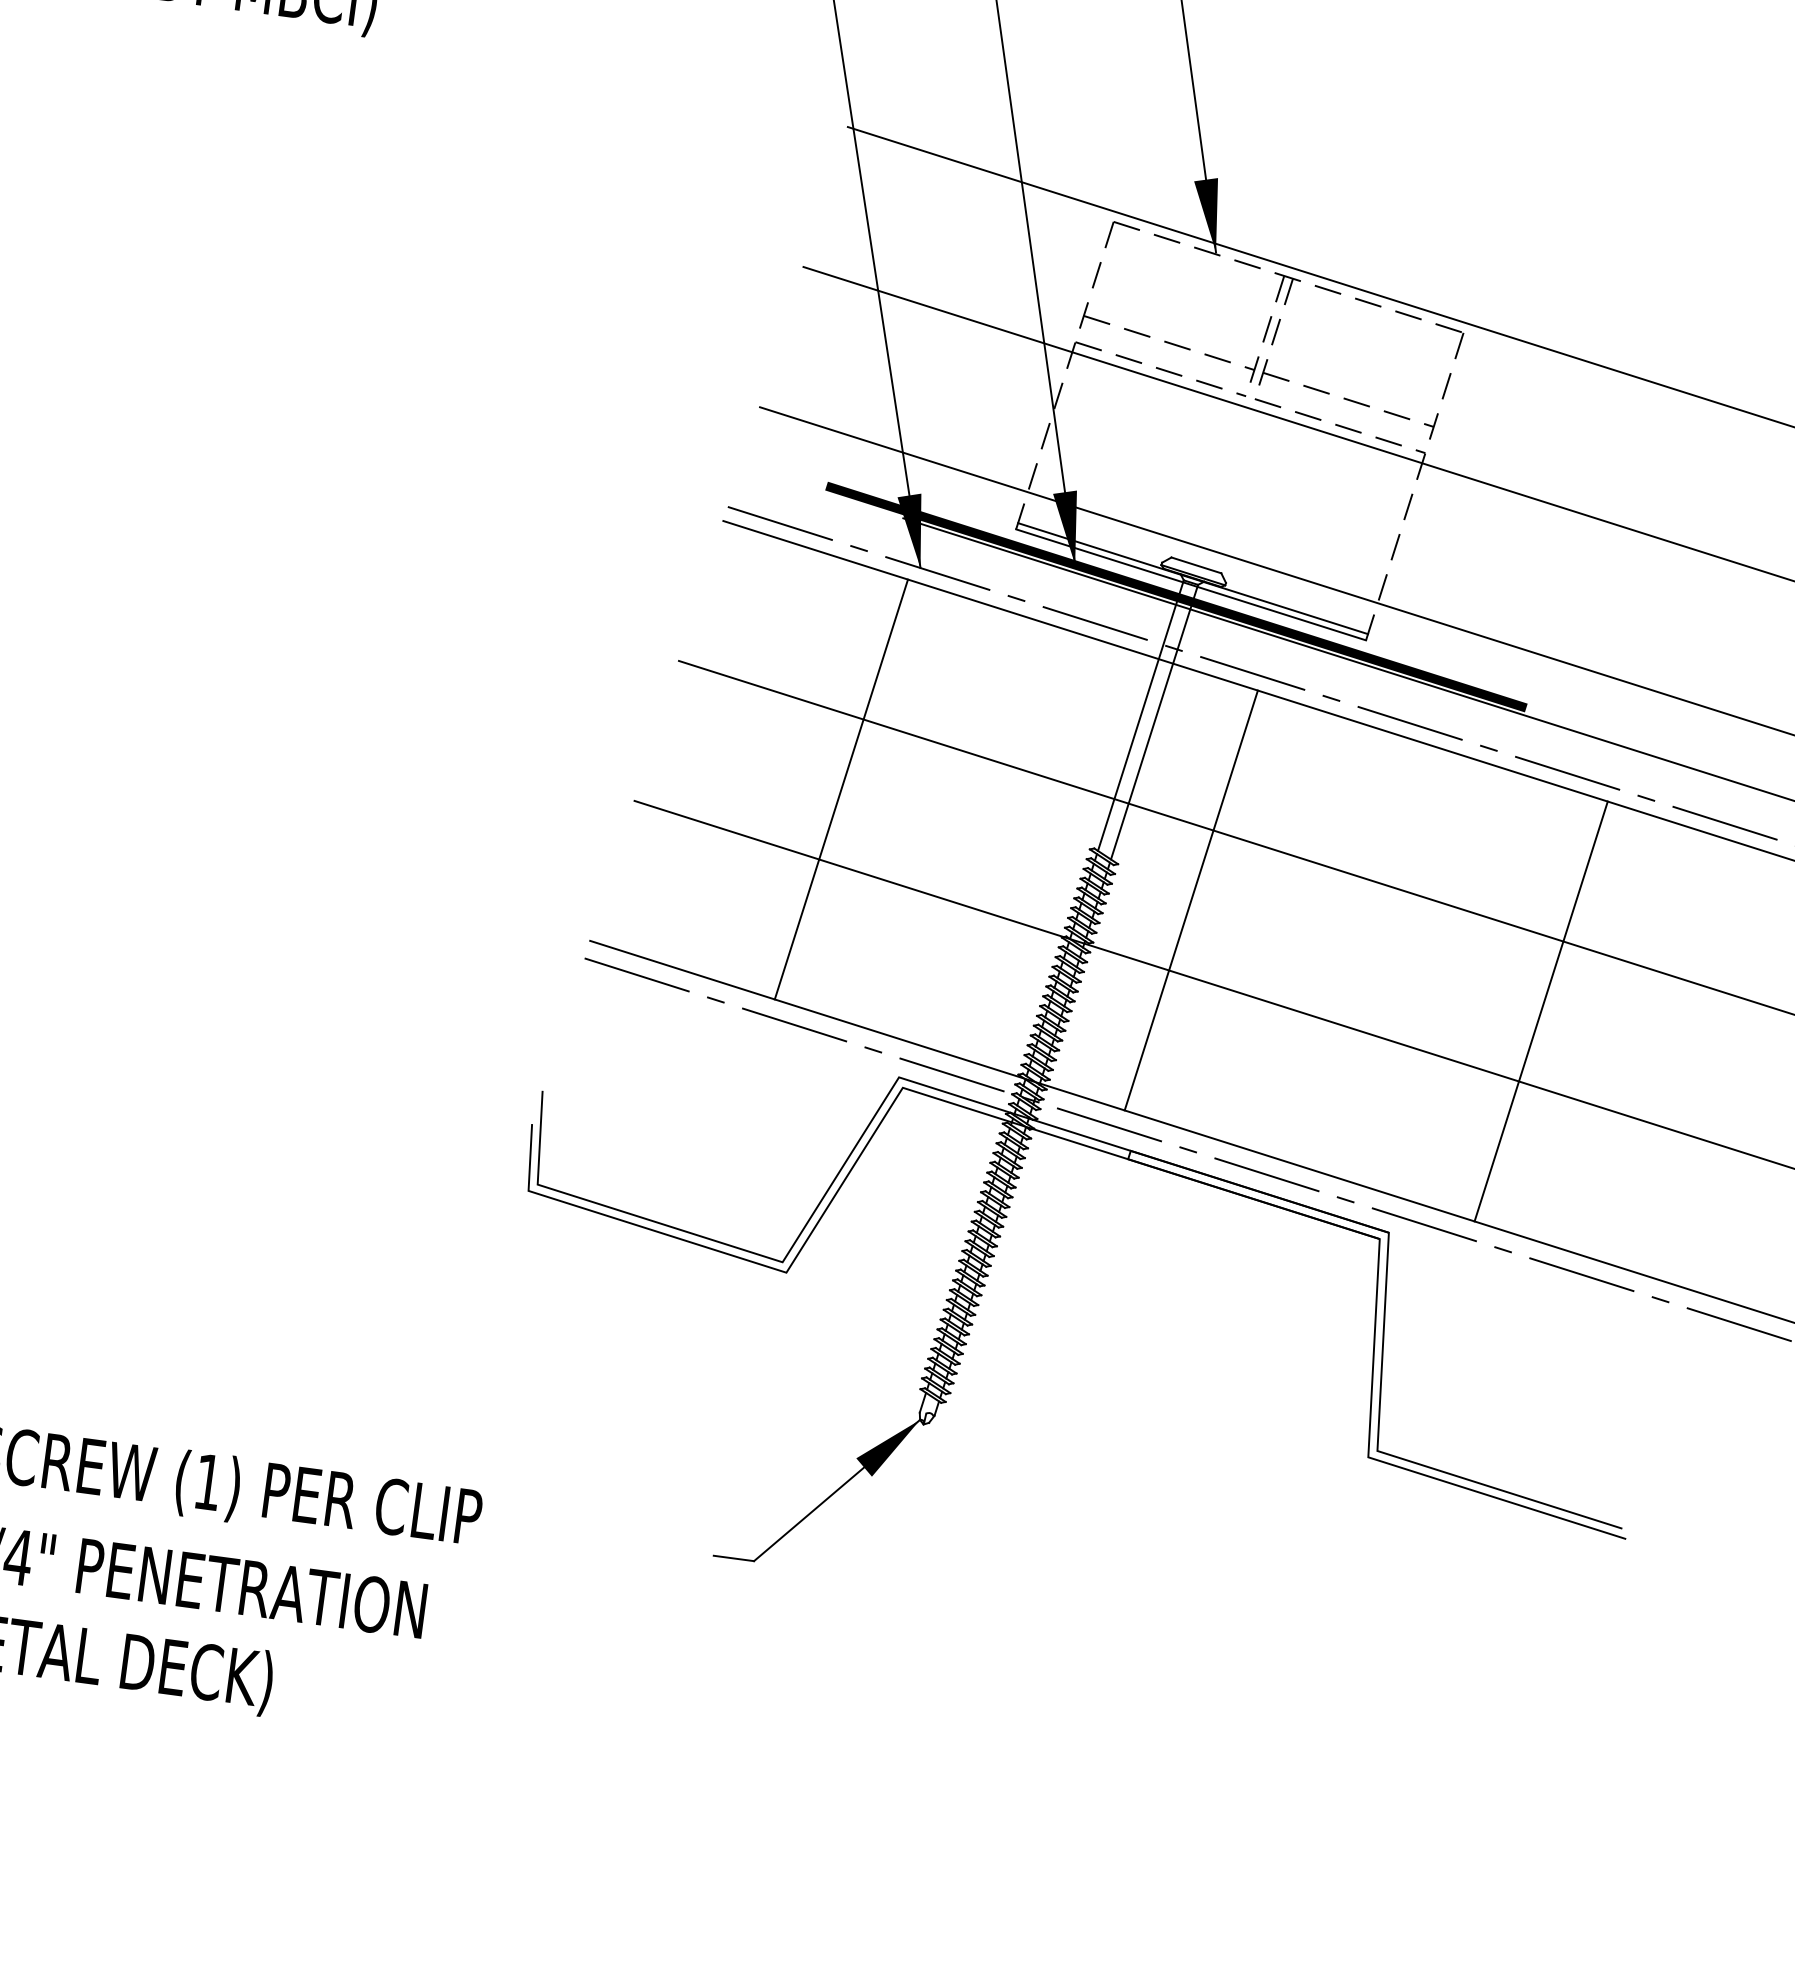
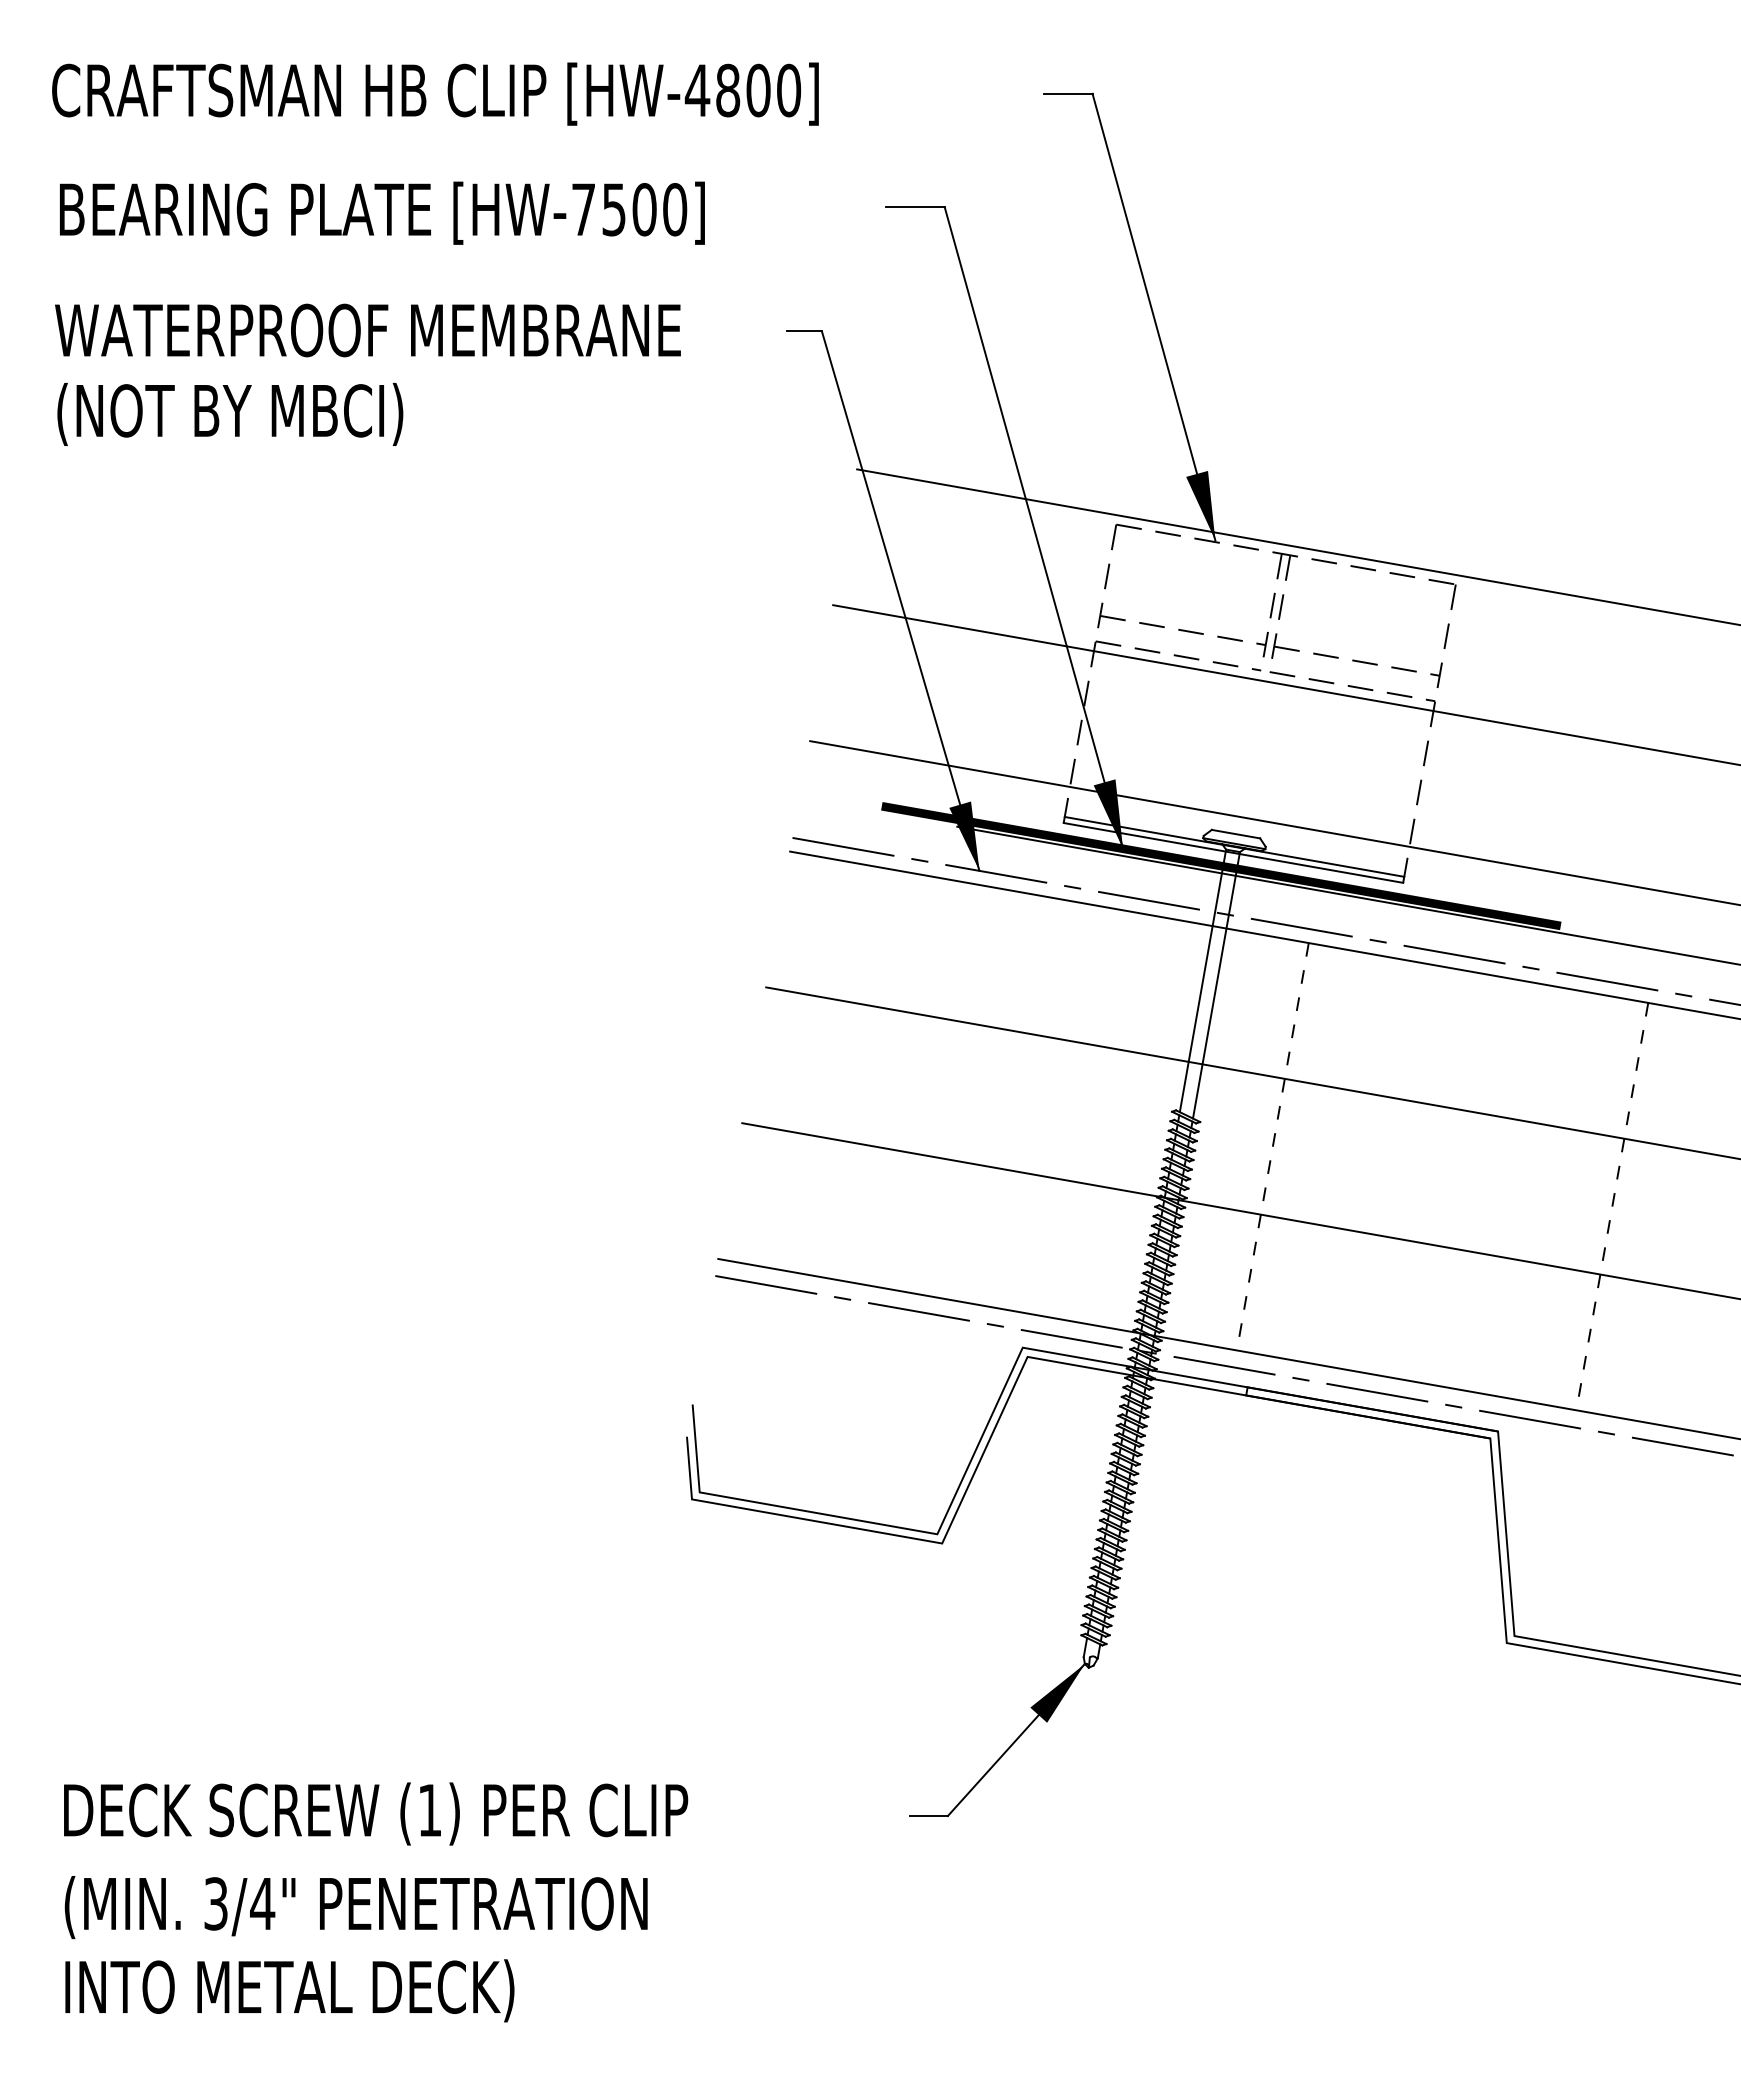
line: (841, 789) -> (933, 1086), removed
line: (1190, 900) -> (1272, 1146), solid -> dashed
line: (1541, 1011) -> (1612, 1206), solid -> dashed

